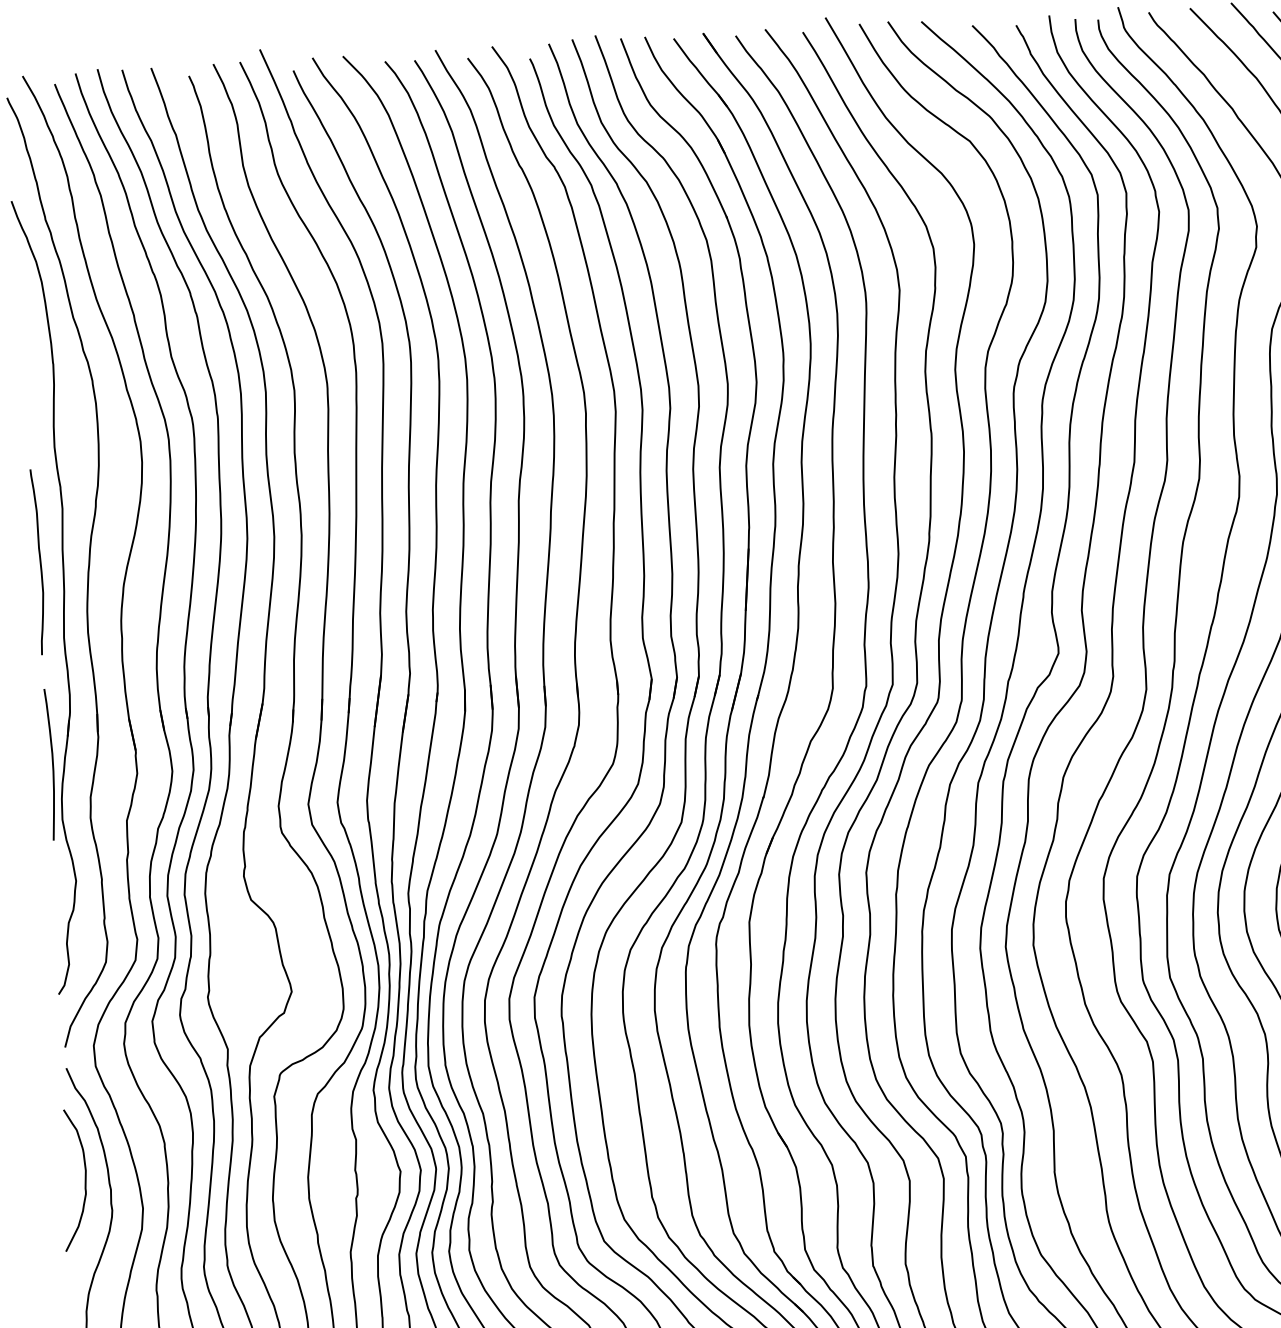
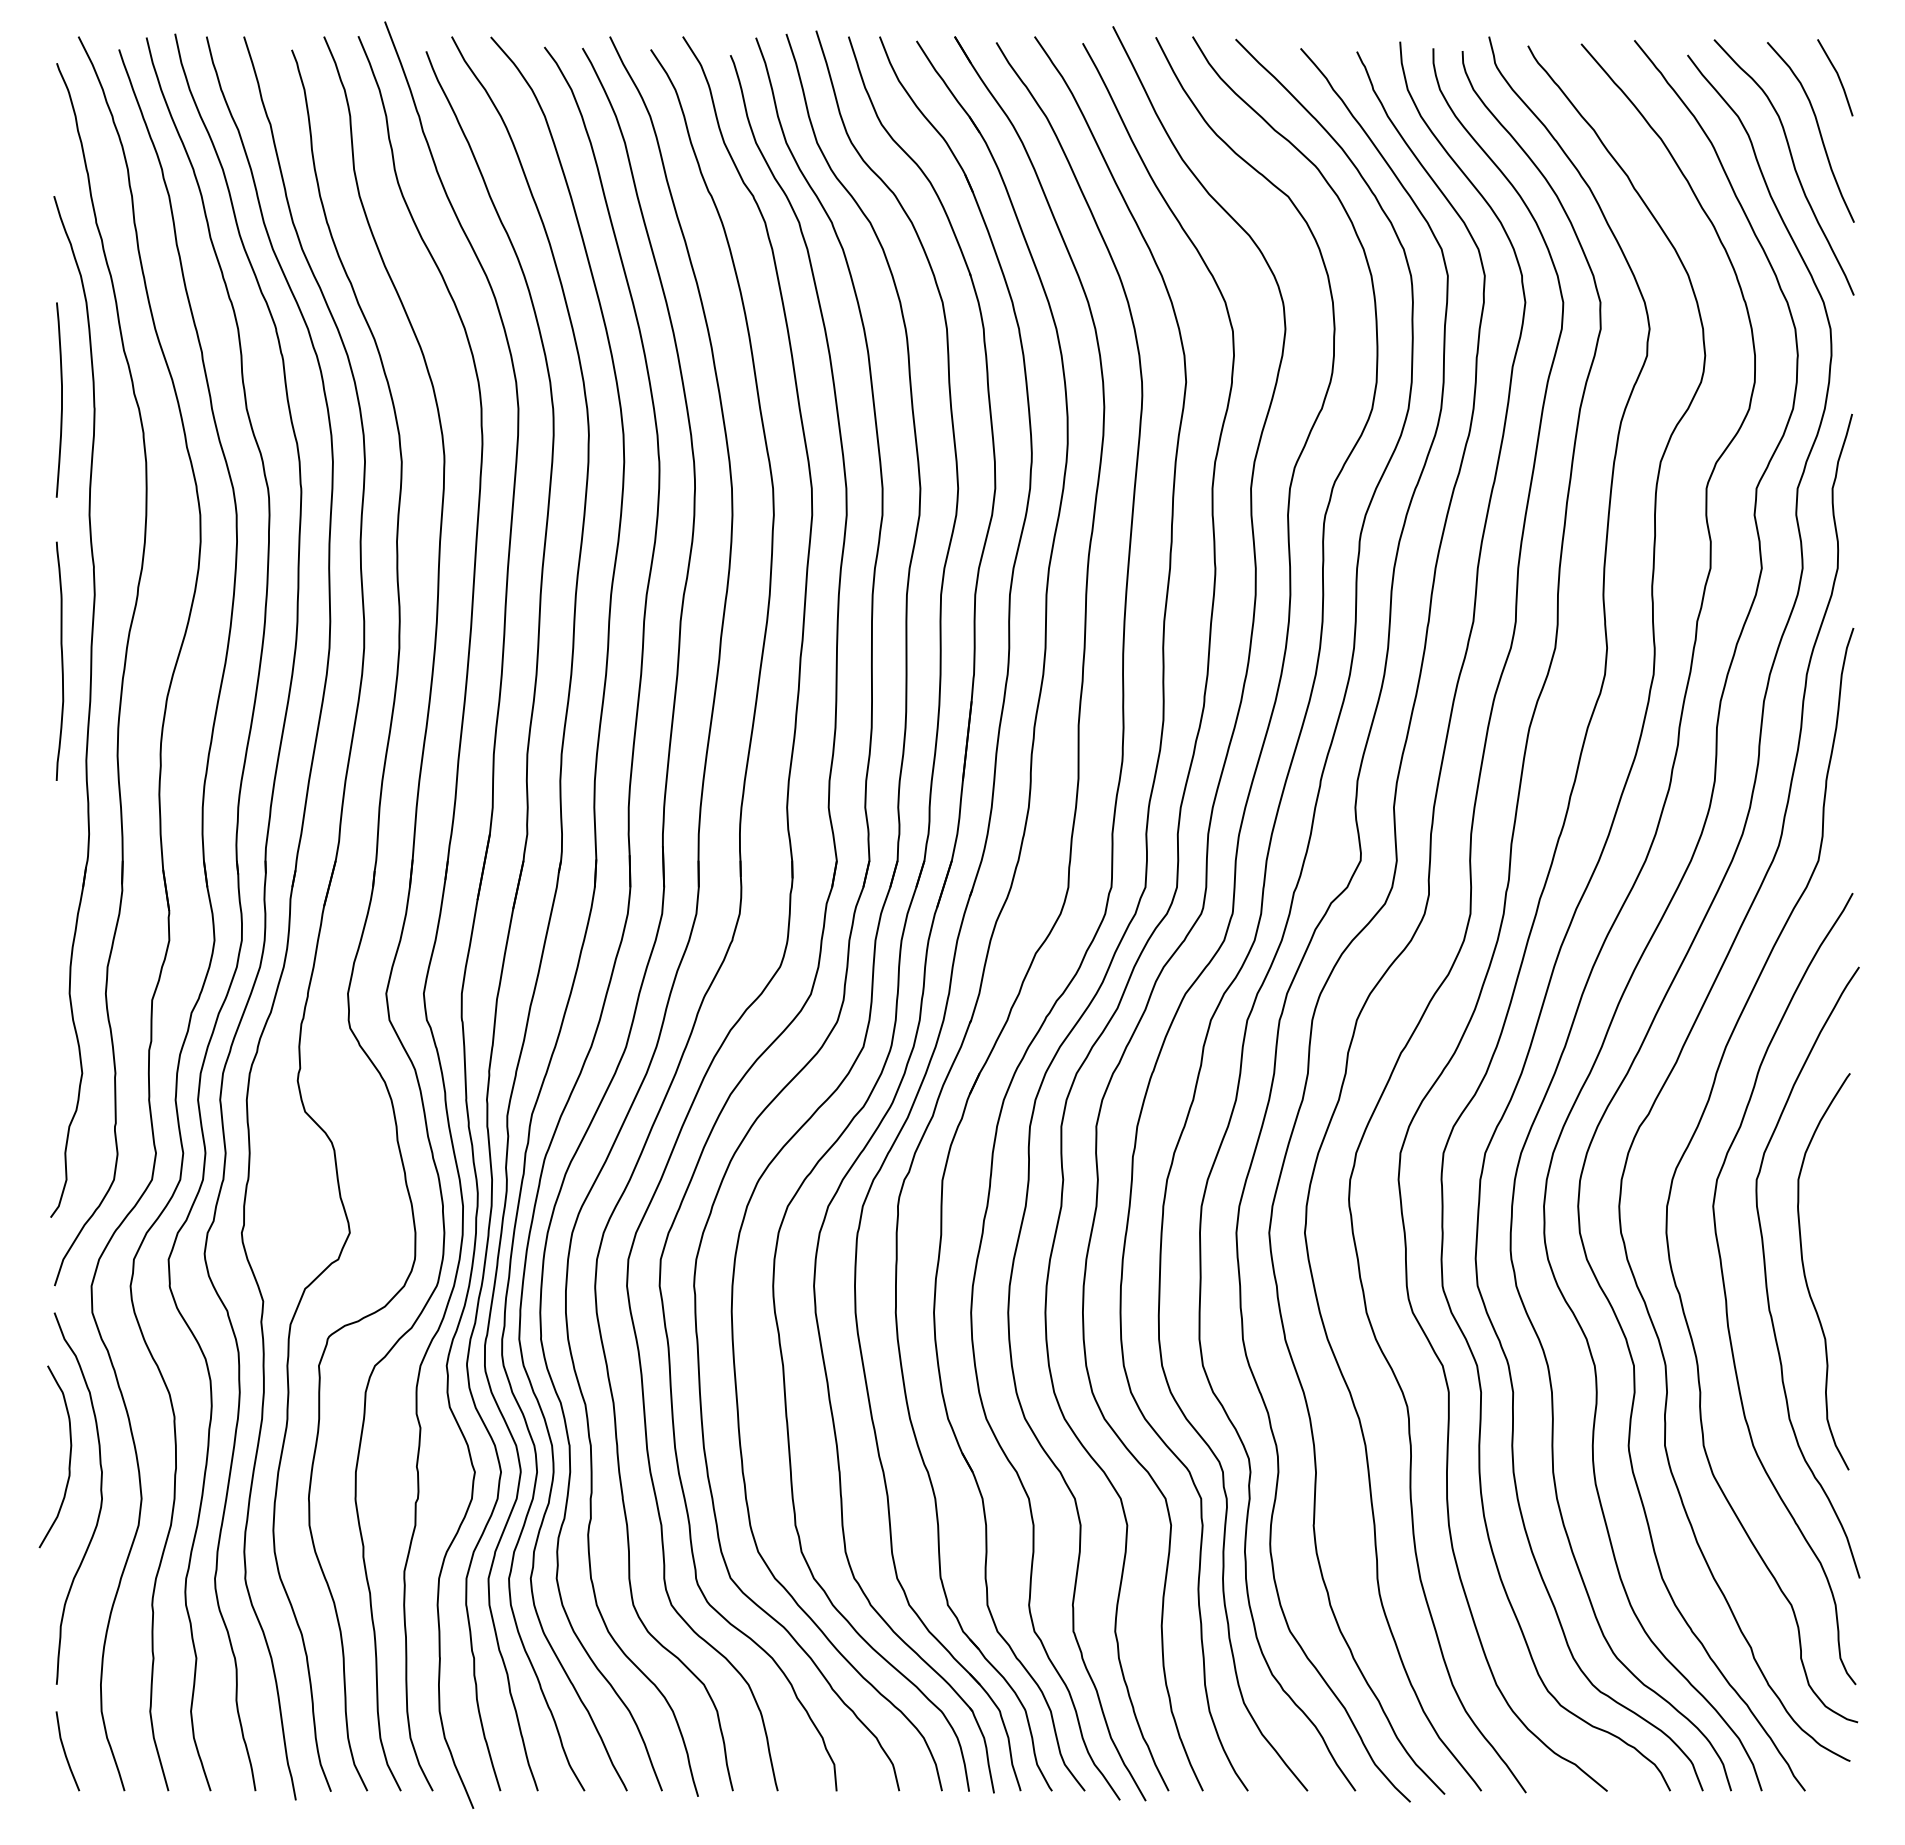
curve: (52, 764) -> (61, 399), moved

